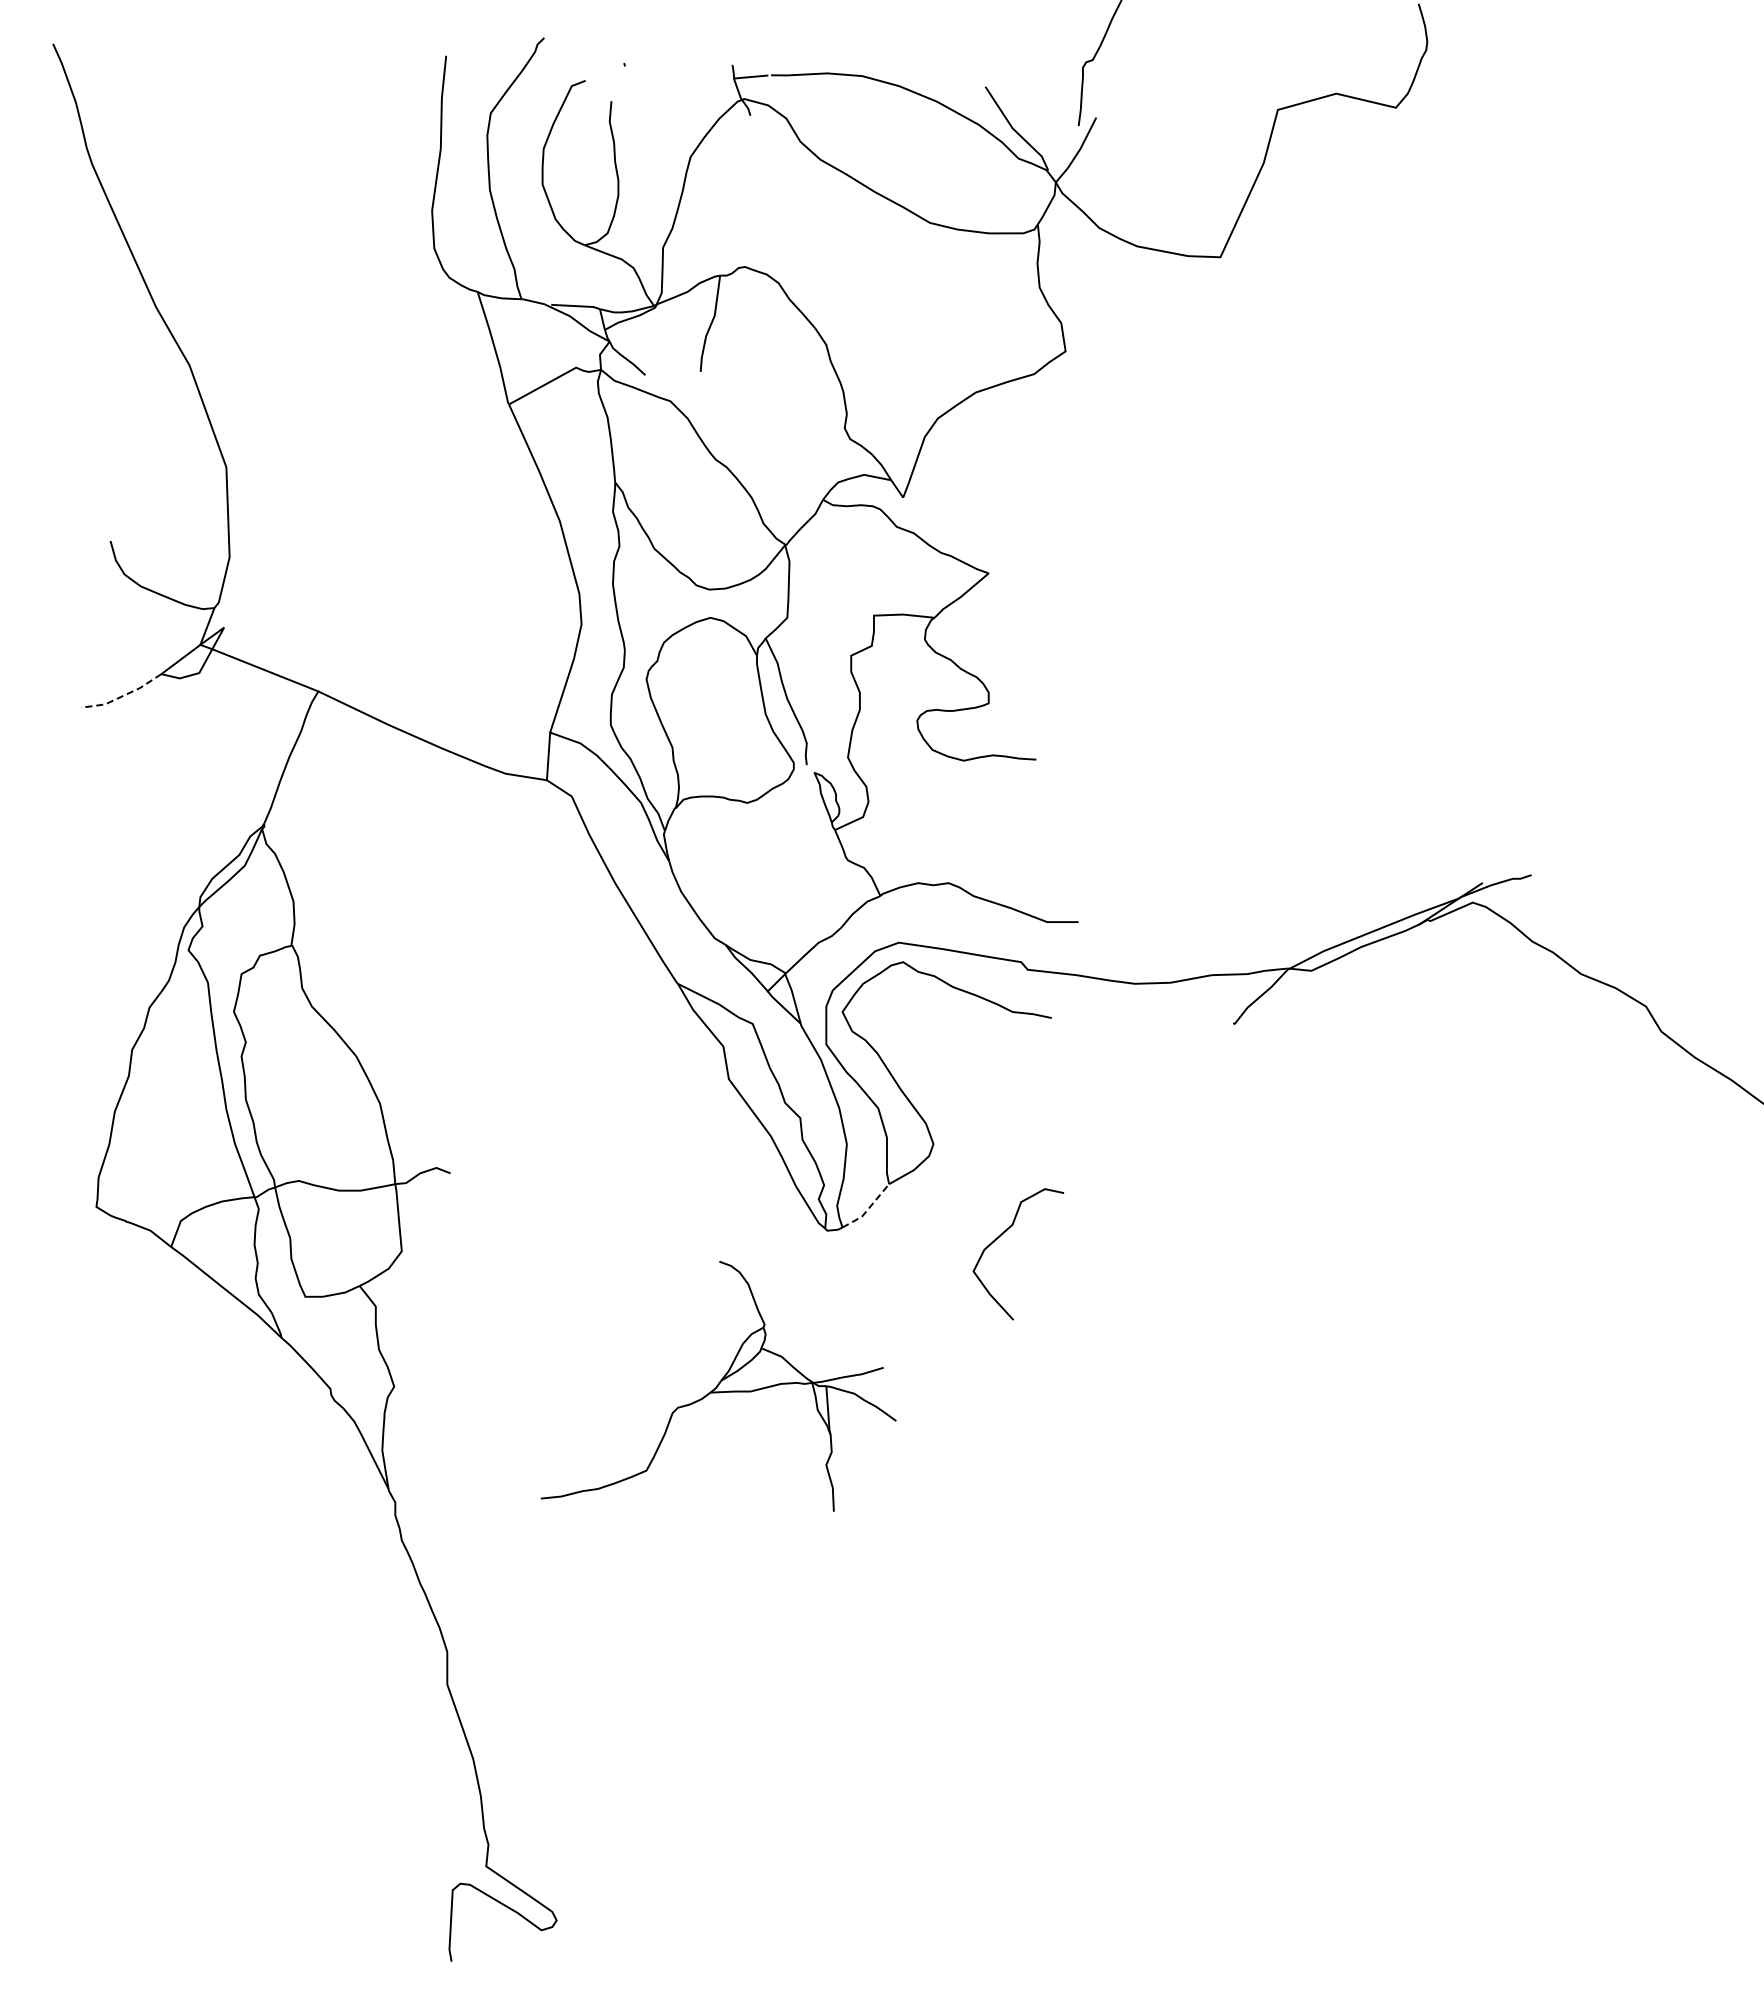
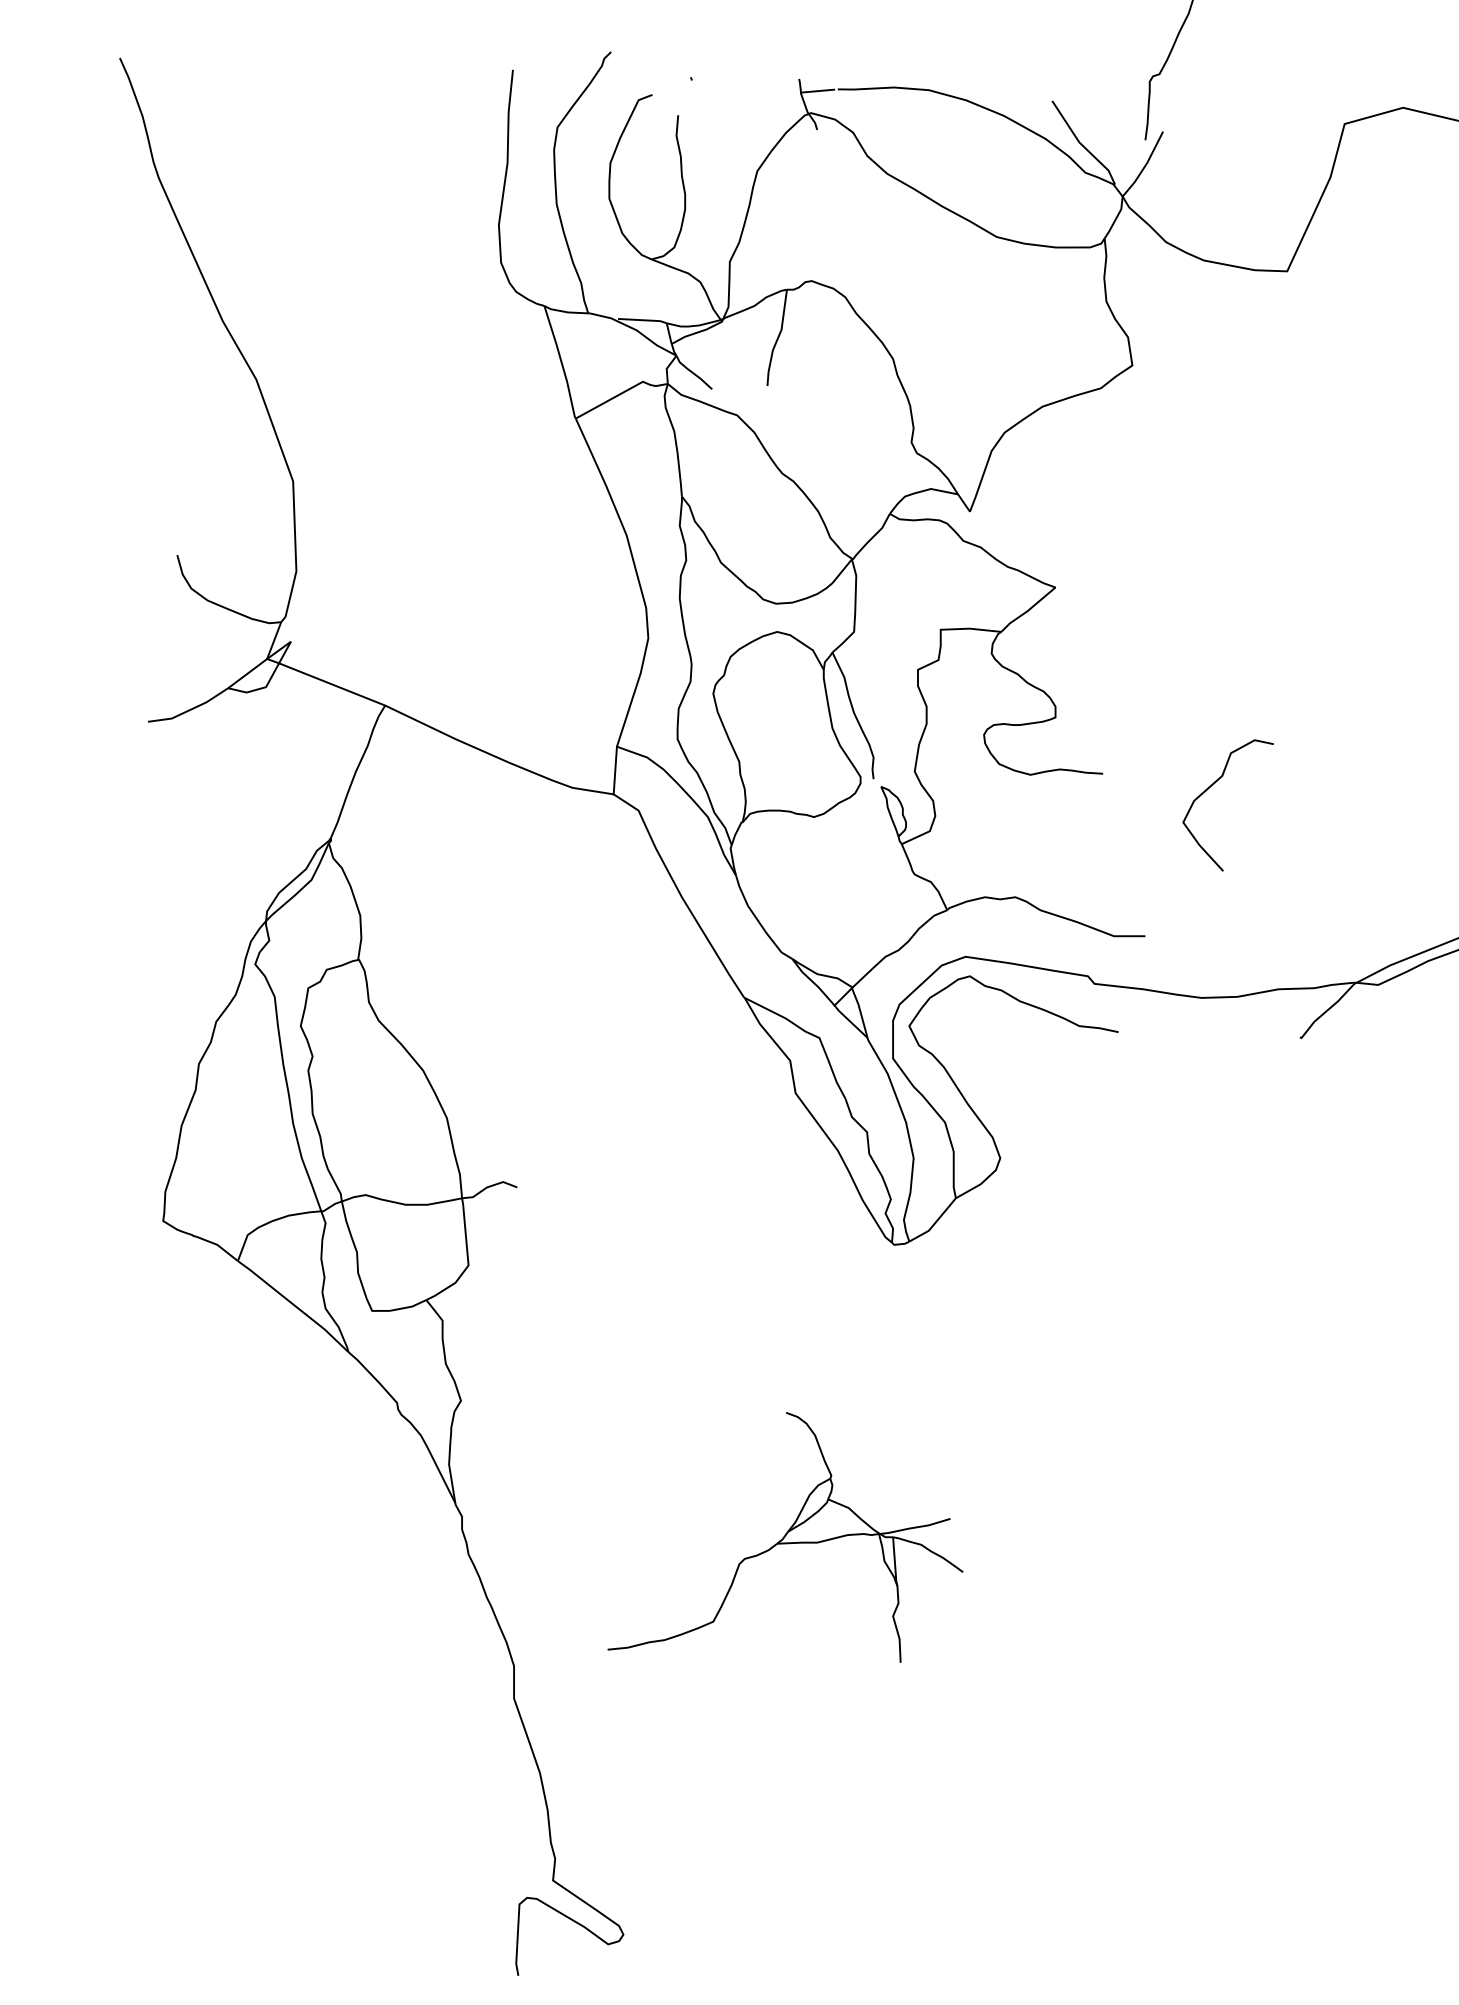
line: (122, 696) -> (189, 710), dashed -> solid
line: (868, 1209) -> (935, 1223), dashed -> solid
curve: (1003, 1234) -> (1213, 785), moved
part: (718, 1386) -> (785, 1537), moved

